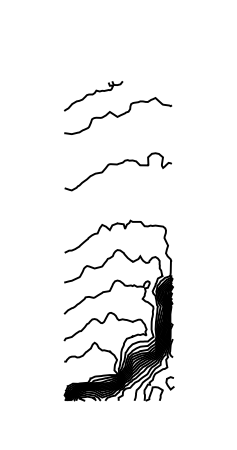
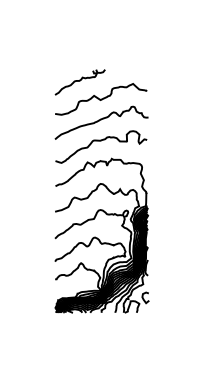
curve: (118, 140) -> (101, 120), added
part: (118, 310) -> (101, 235), moved

